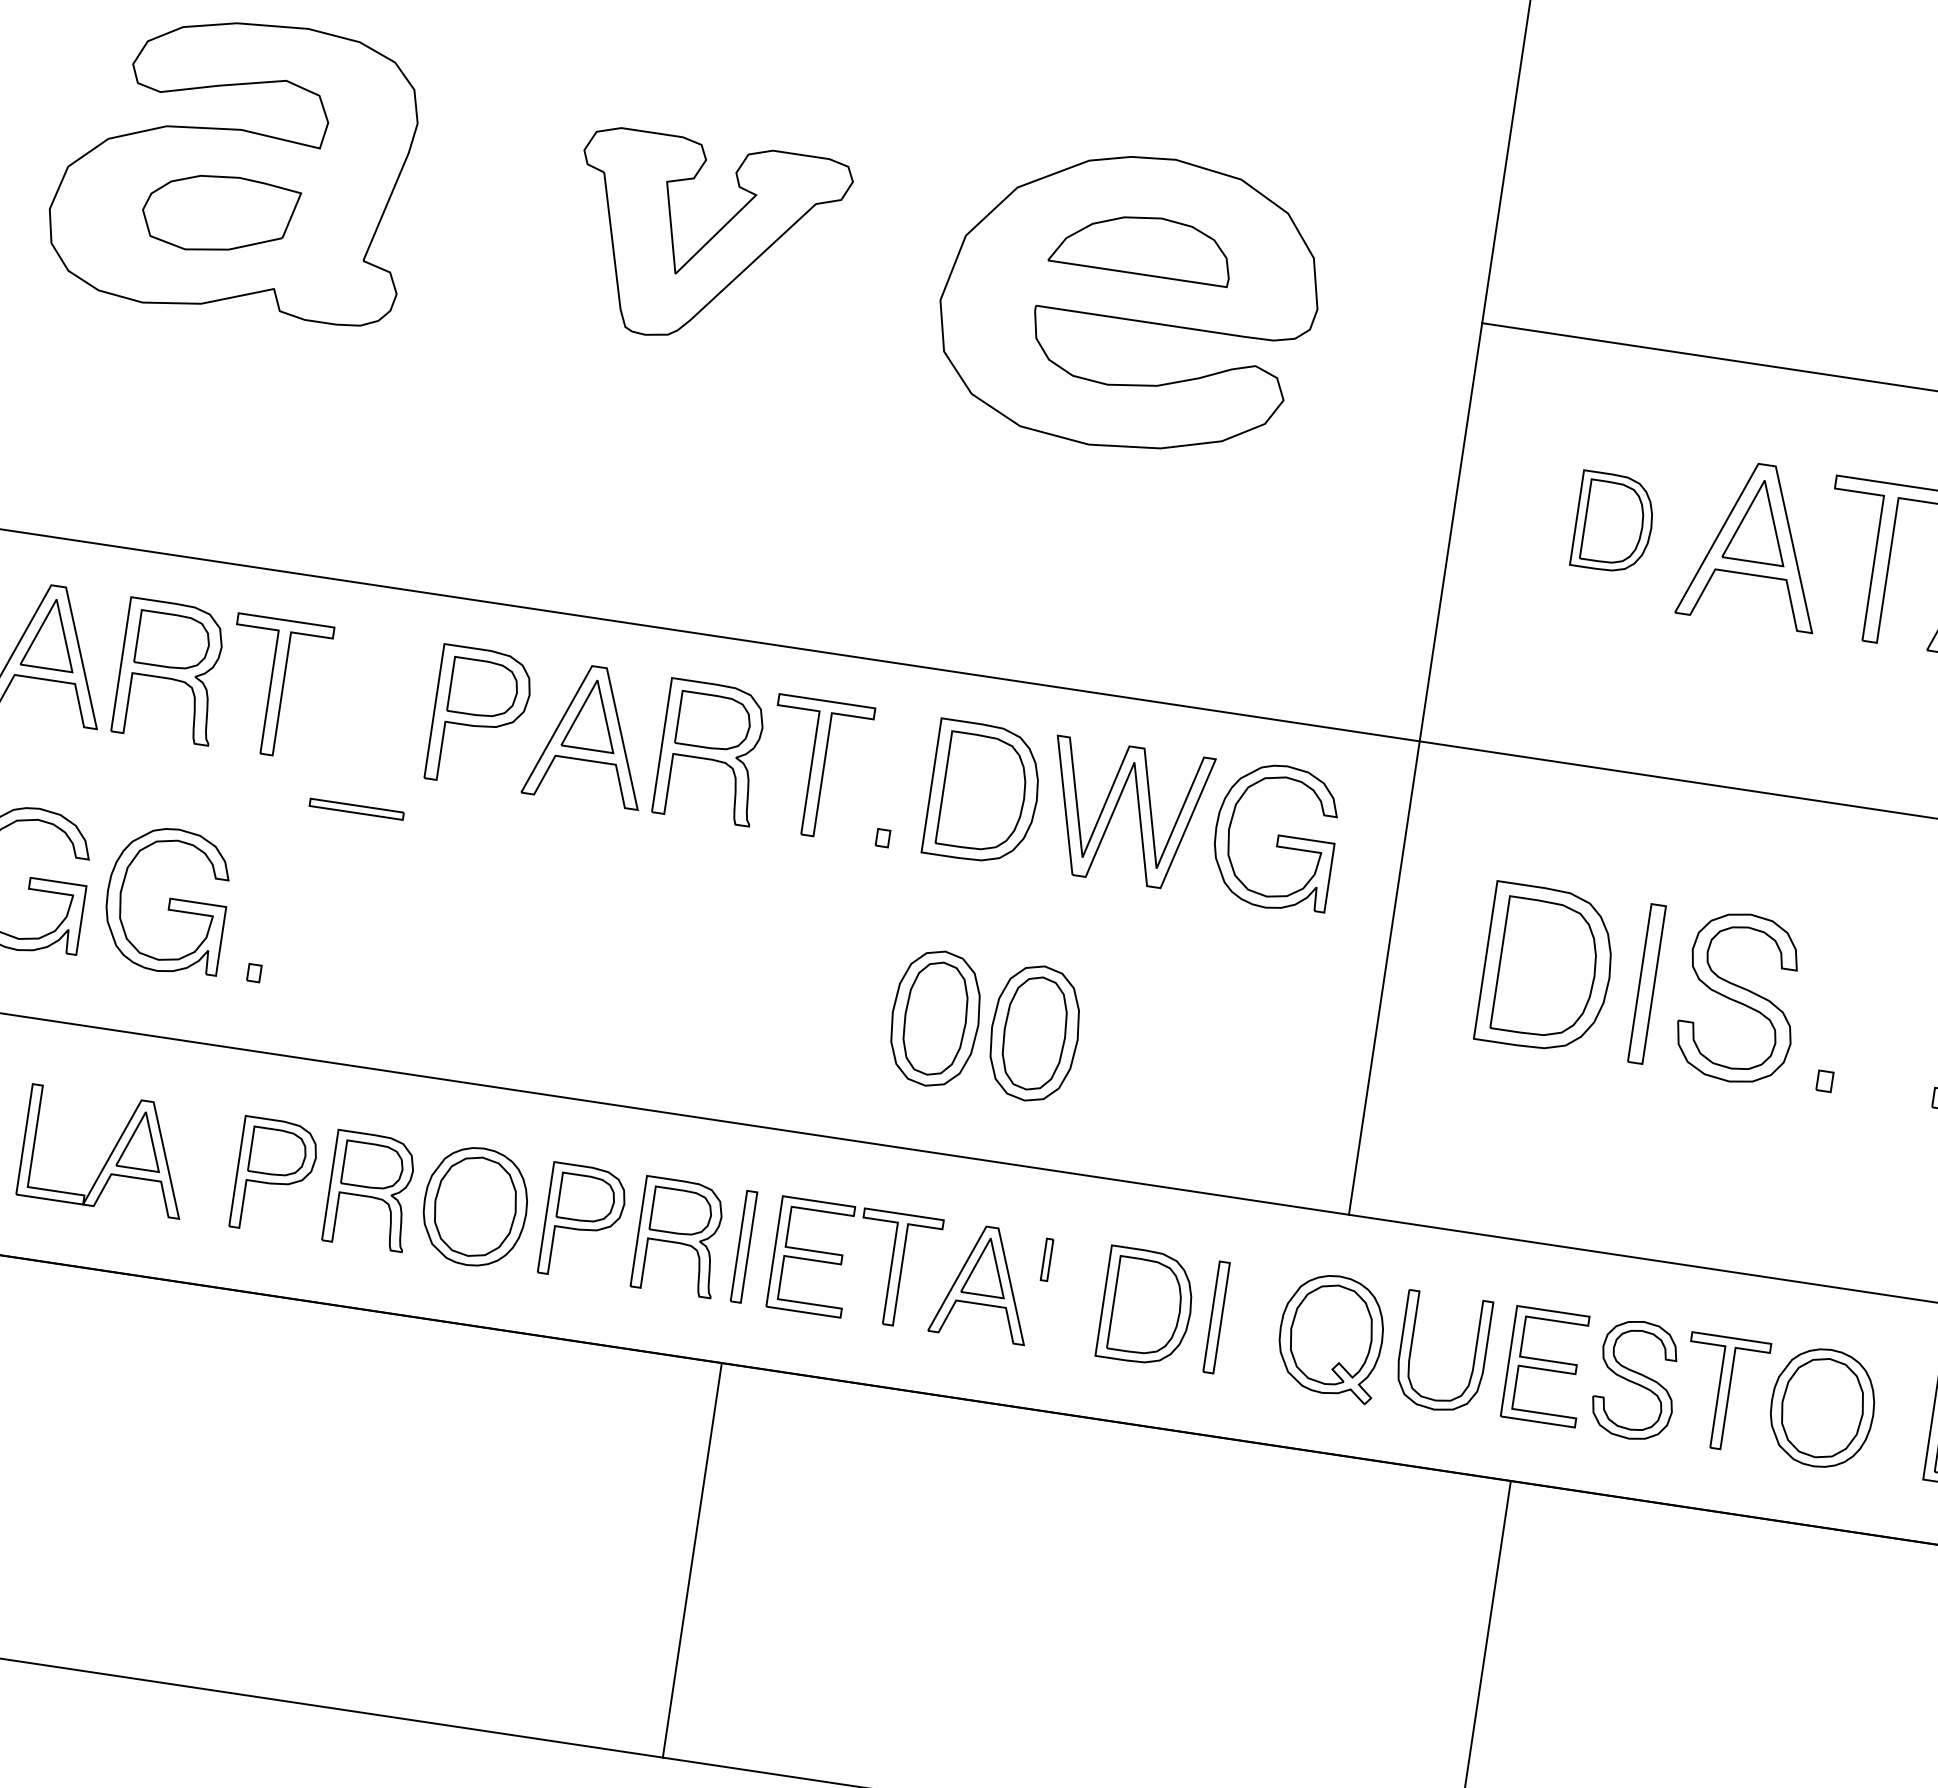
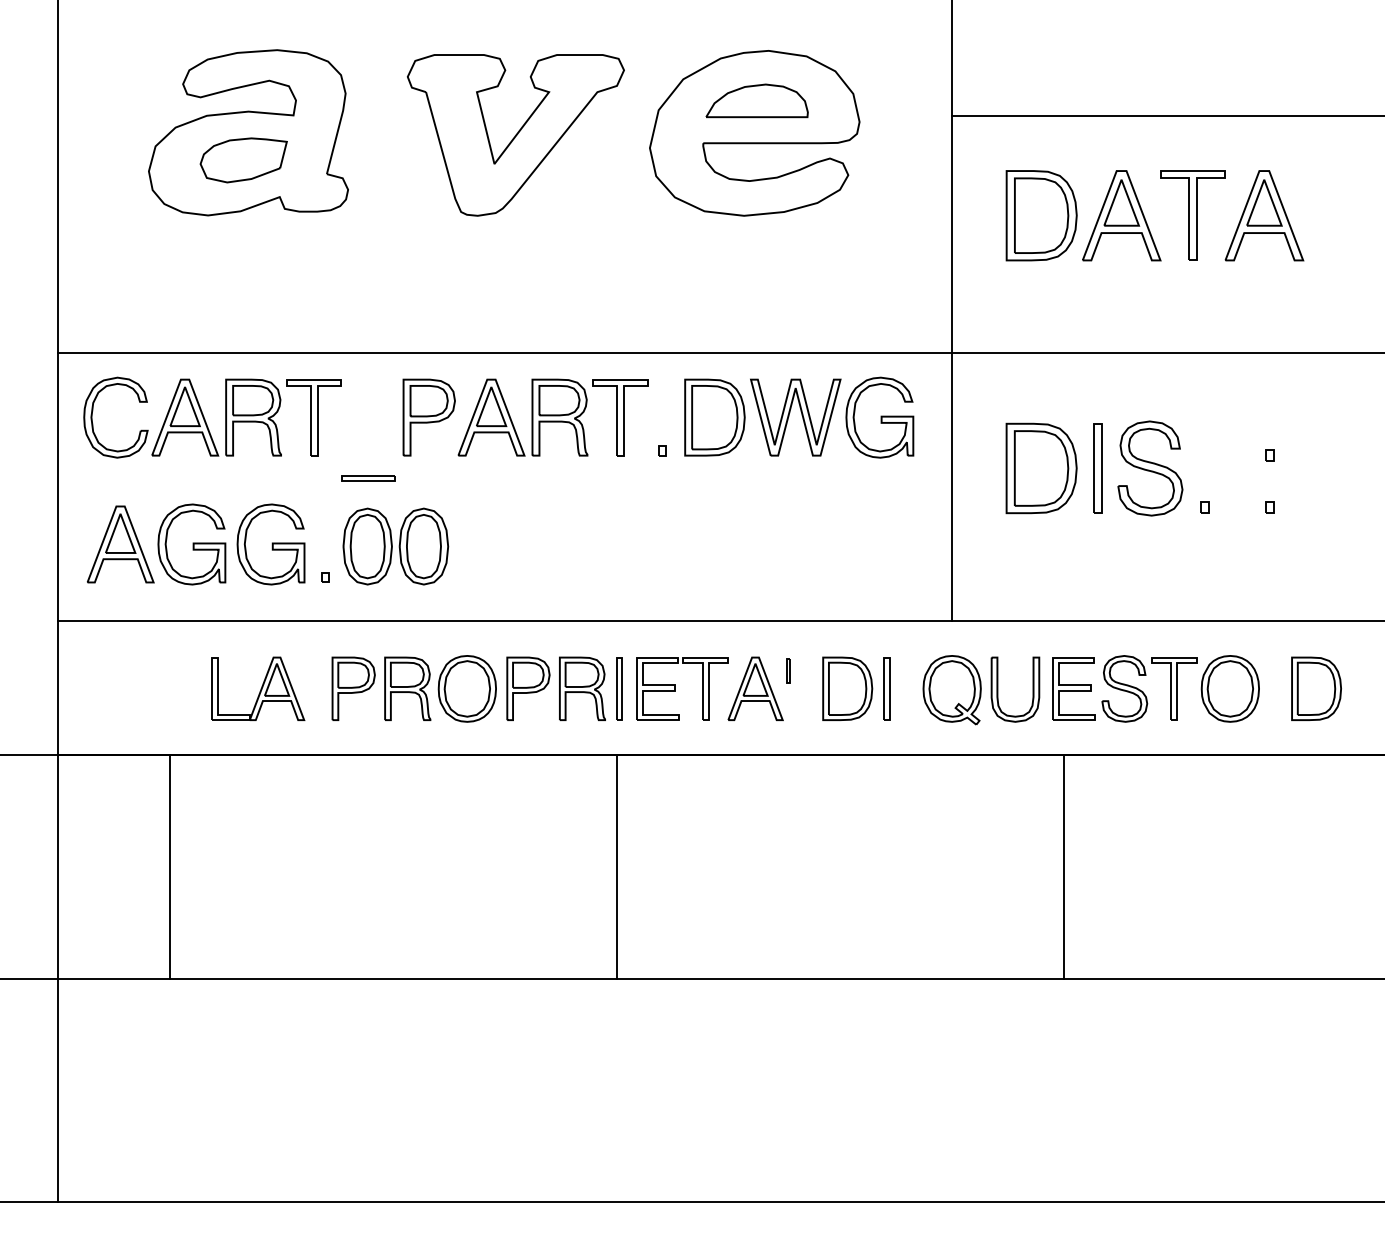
part: (706, 242) -> (515, 135), size x1.43
part: (1613, 522) -> (1041, 215), size x1.67
part: (984, 1025) -> (395, 546), moved

